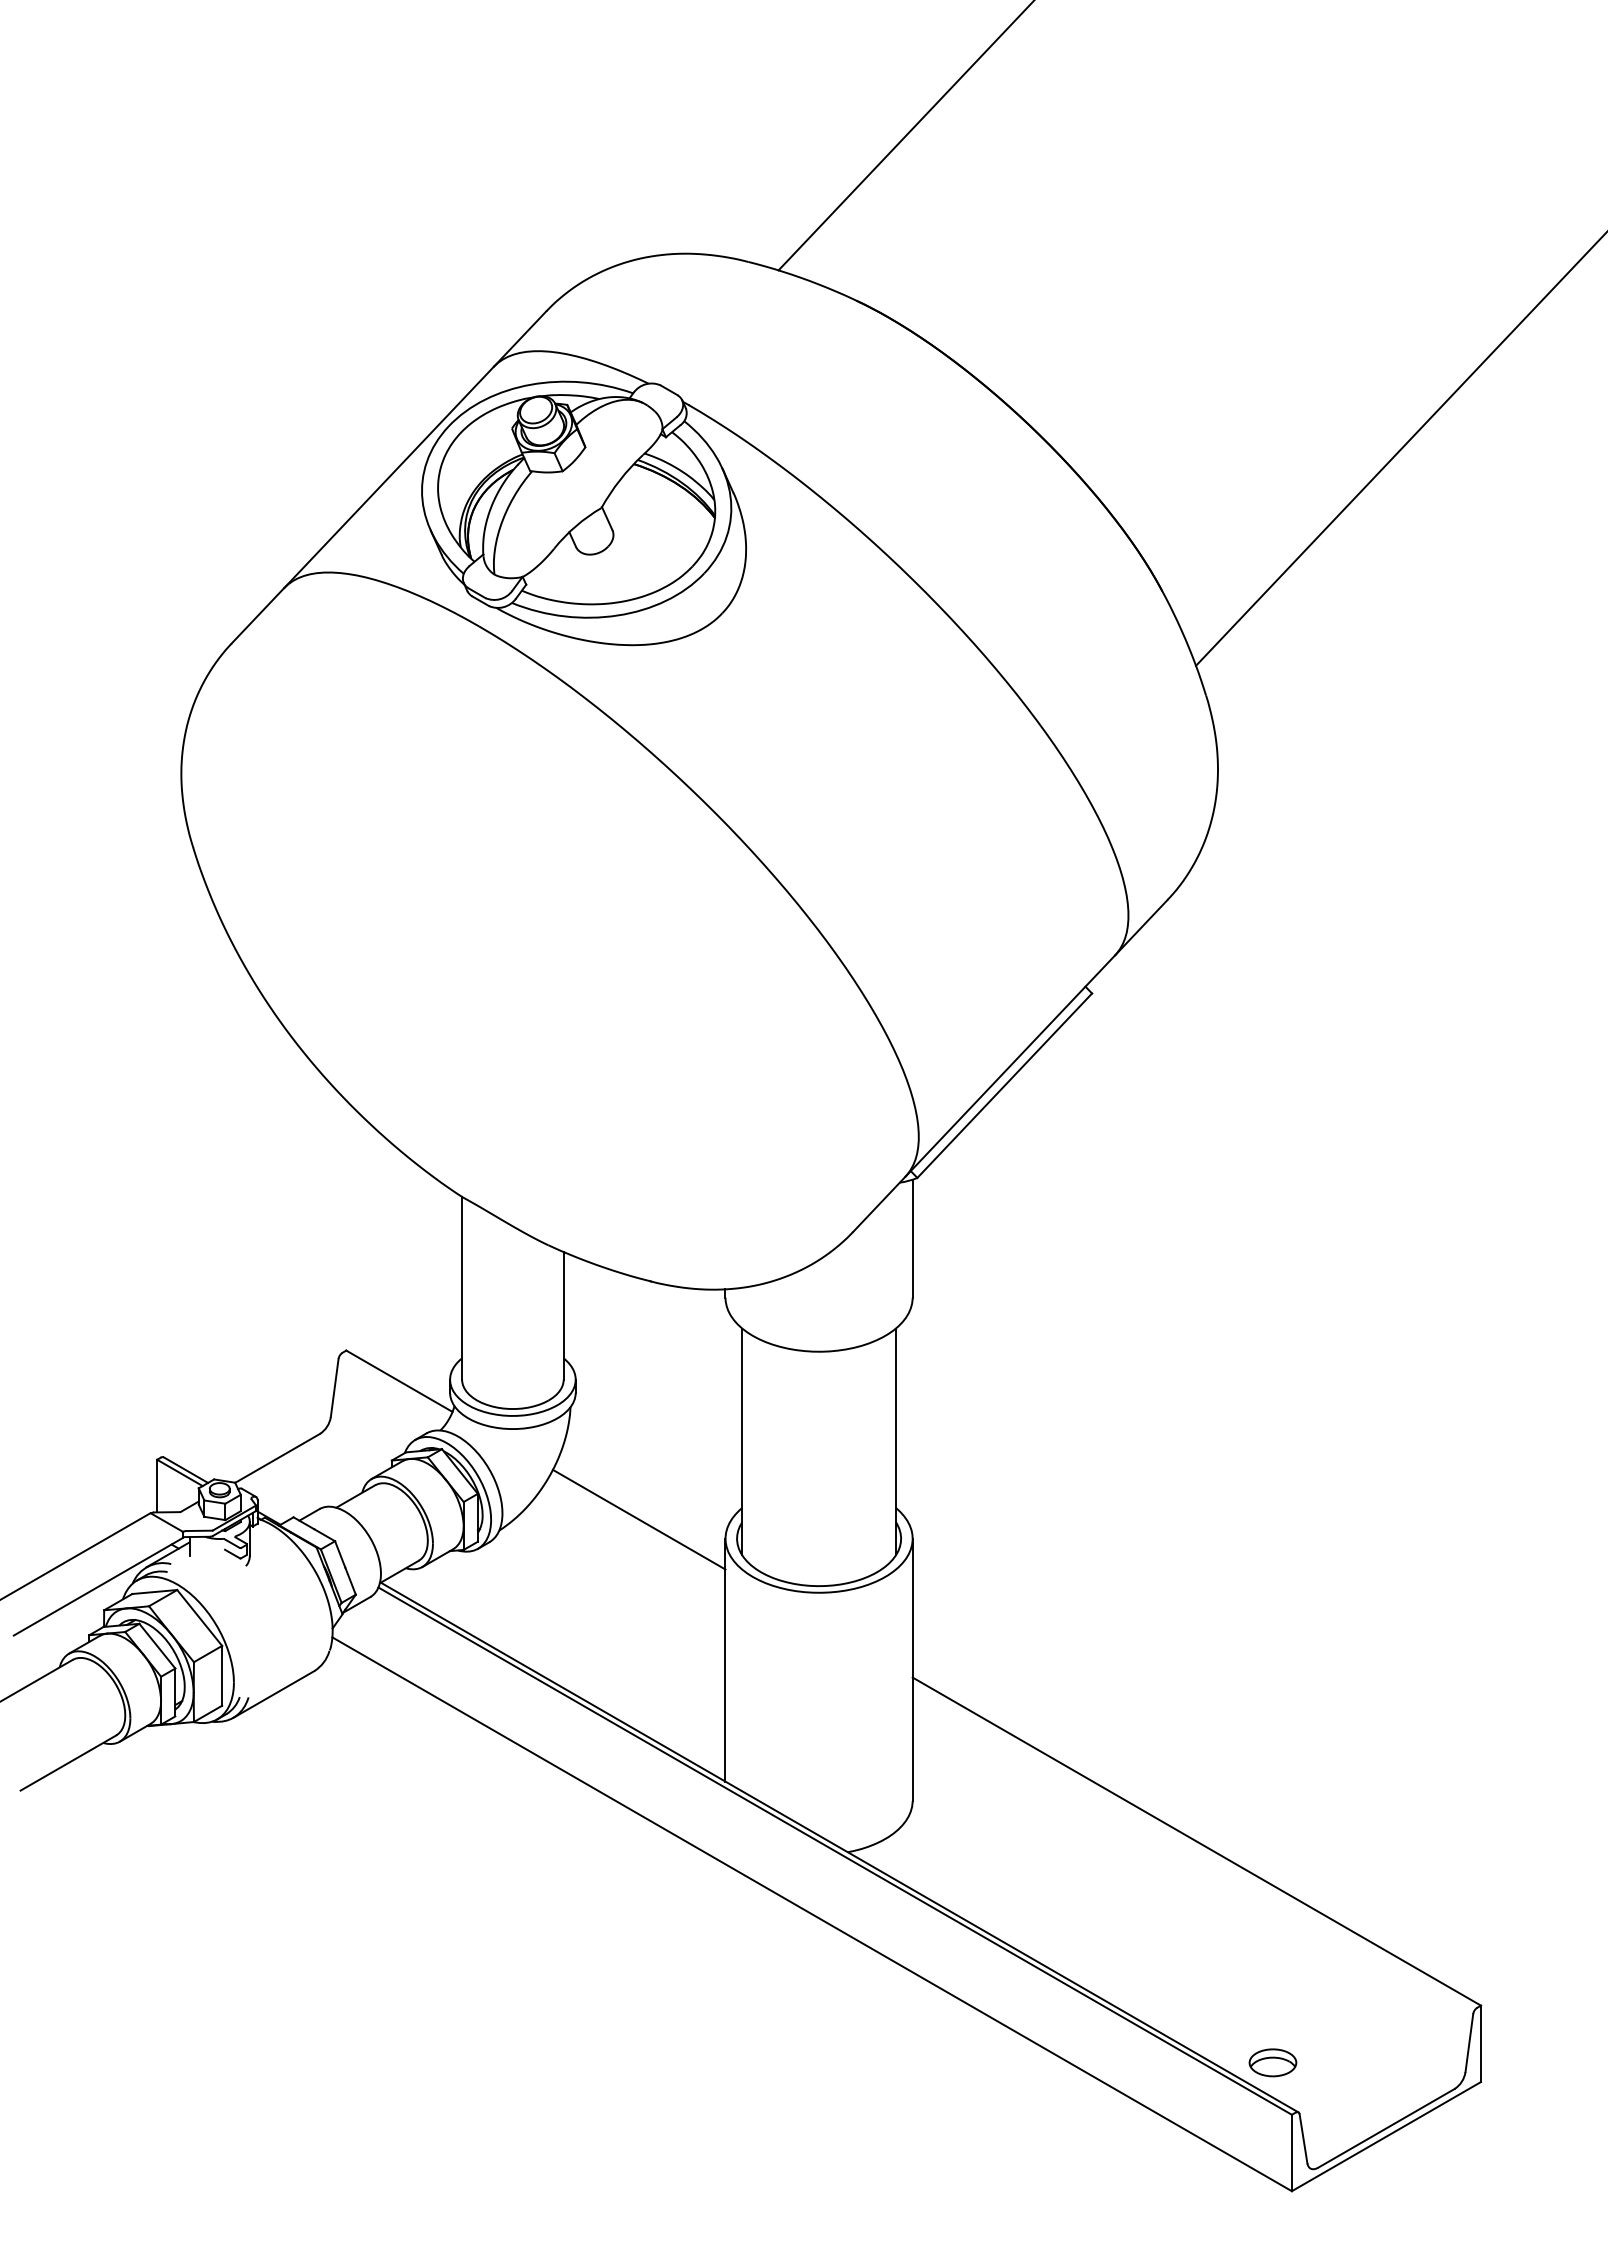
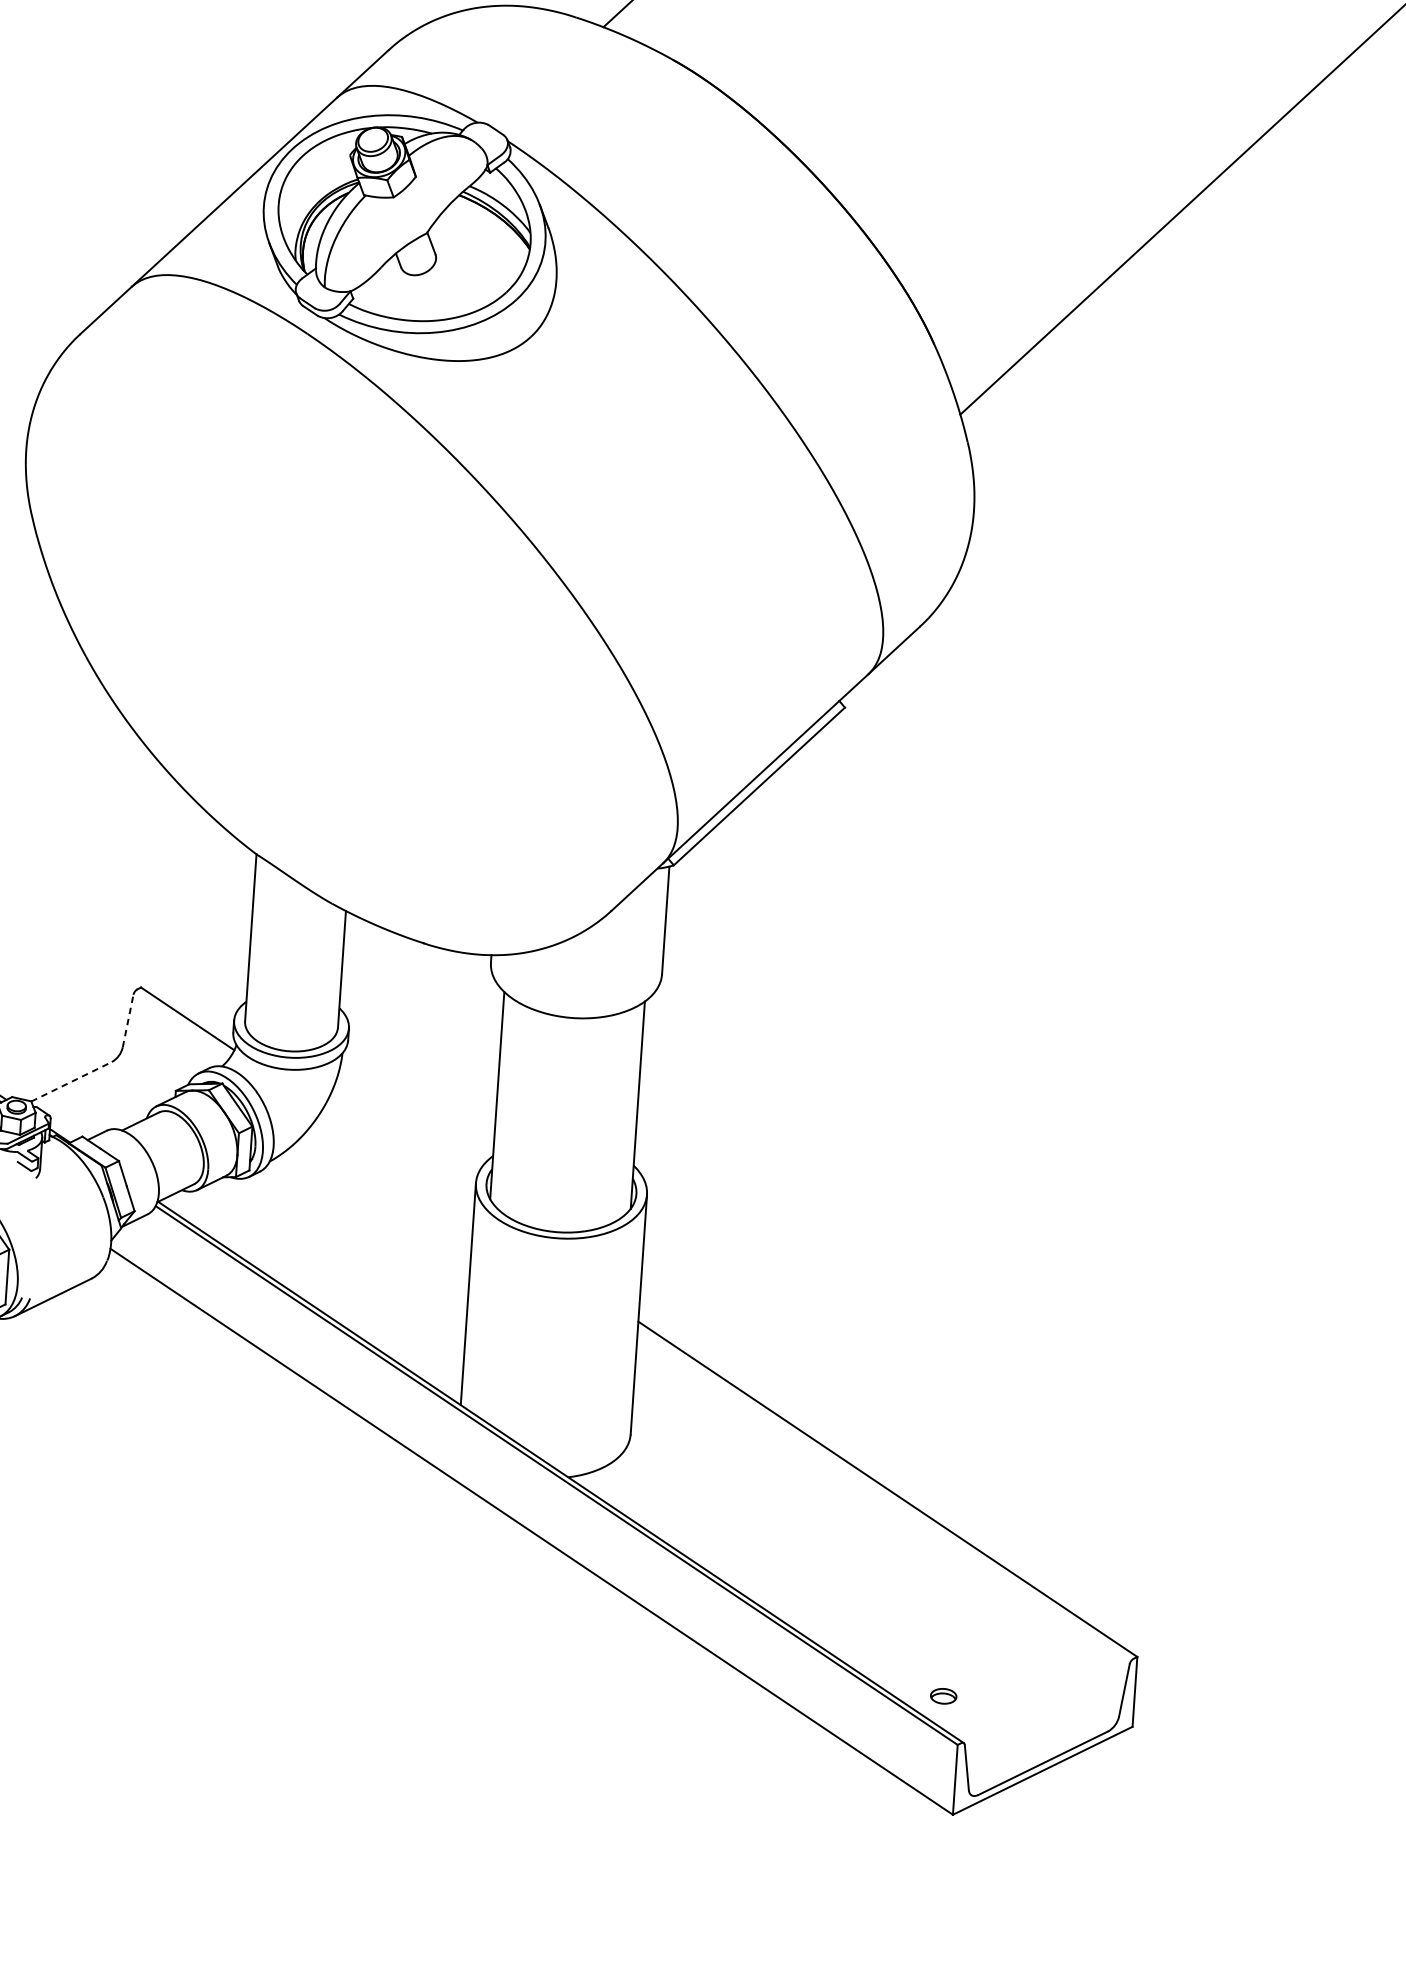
line: (334, 1387) -> (128, 1020), solid -> dashed
line: (277, 1458) -> (71, 1081), solid -> dashed
line: (638, 1519) -> (397, 1160), removed
part: (1272, 2062) -> (943, 1695), size x0.6

